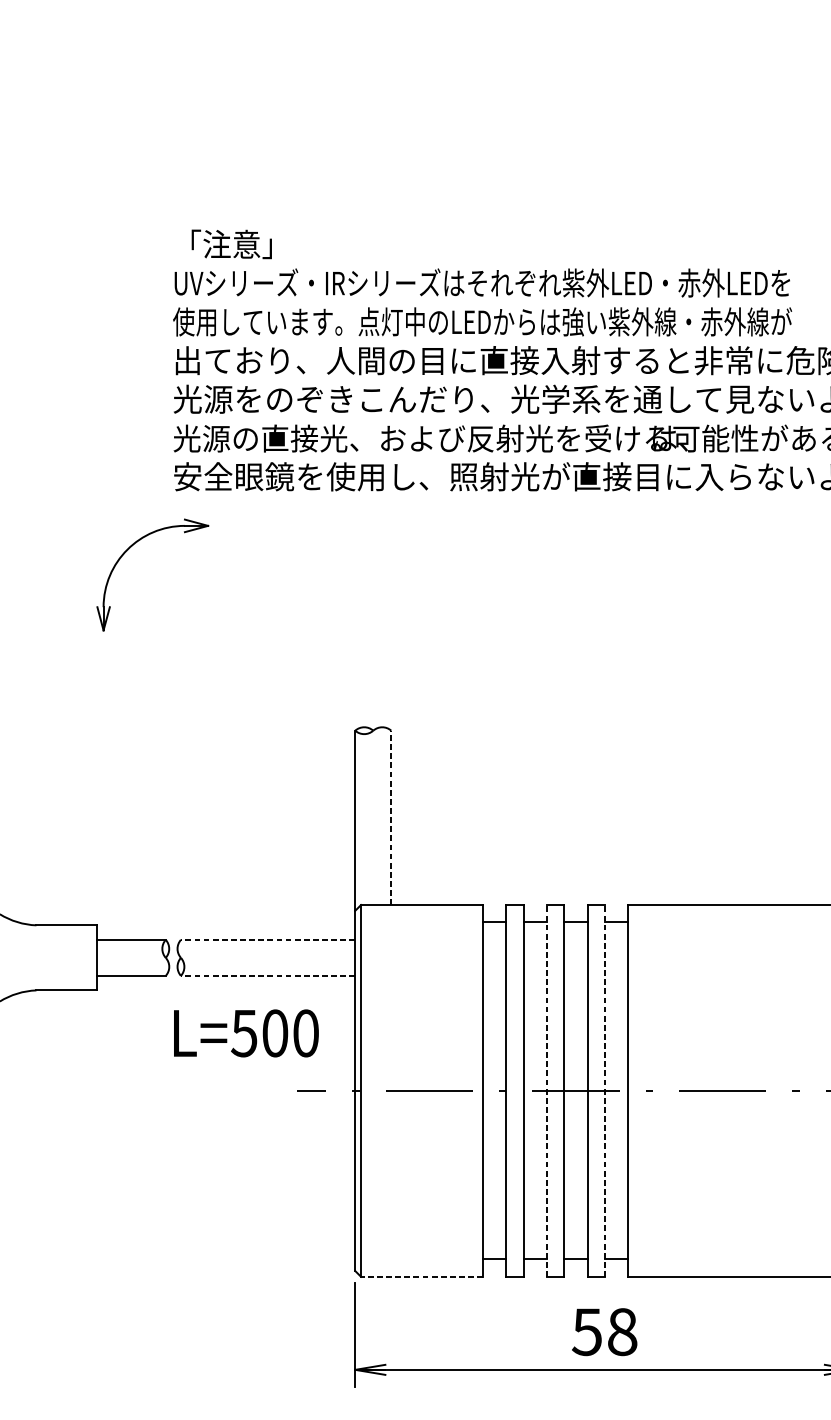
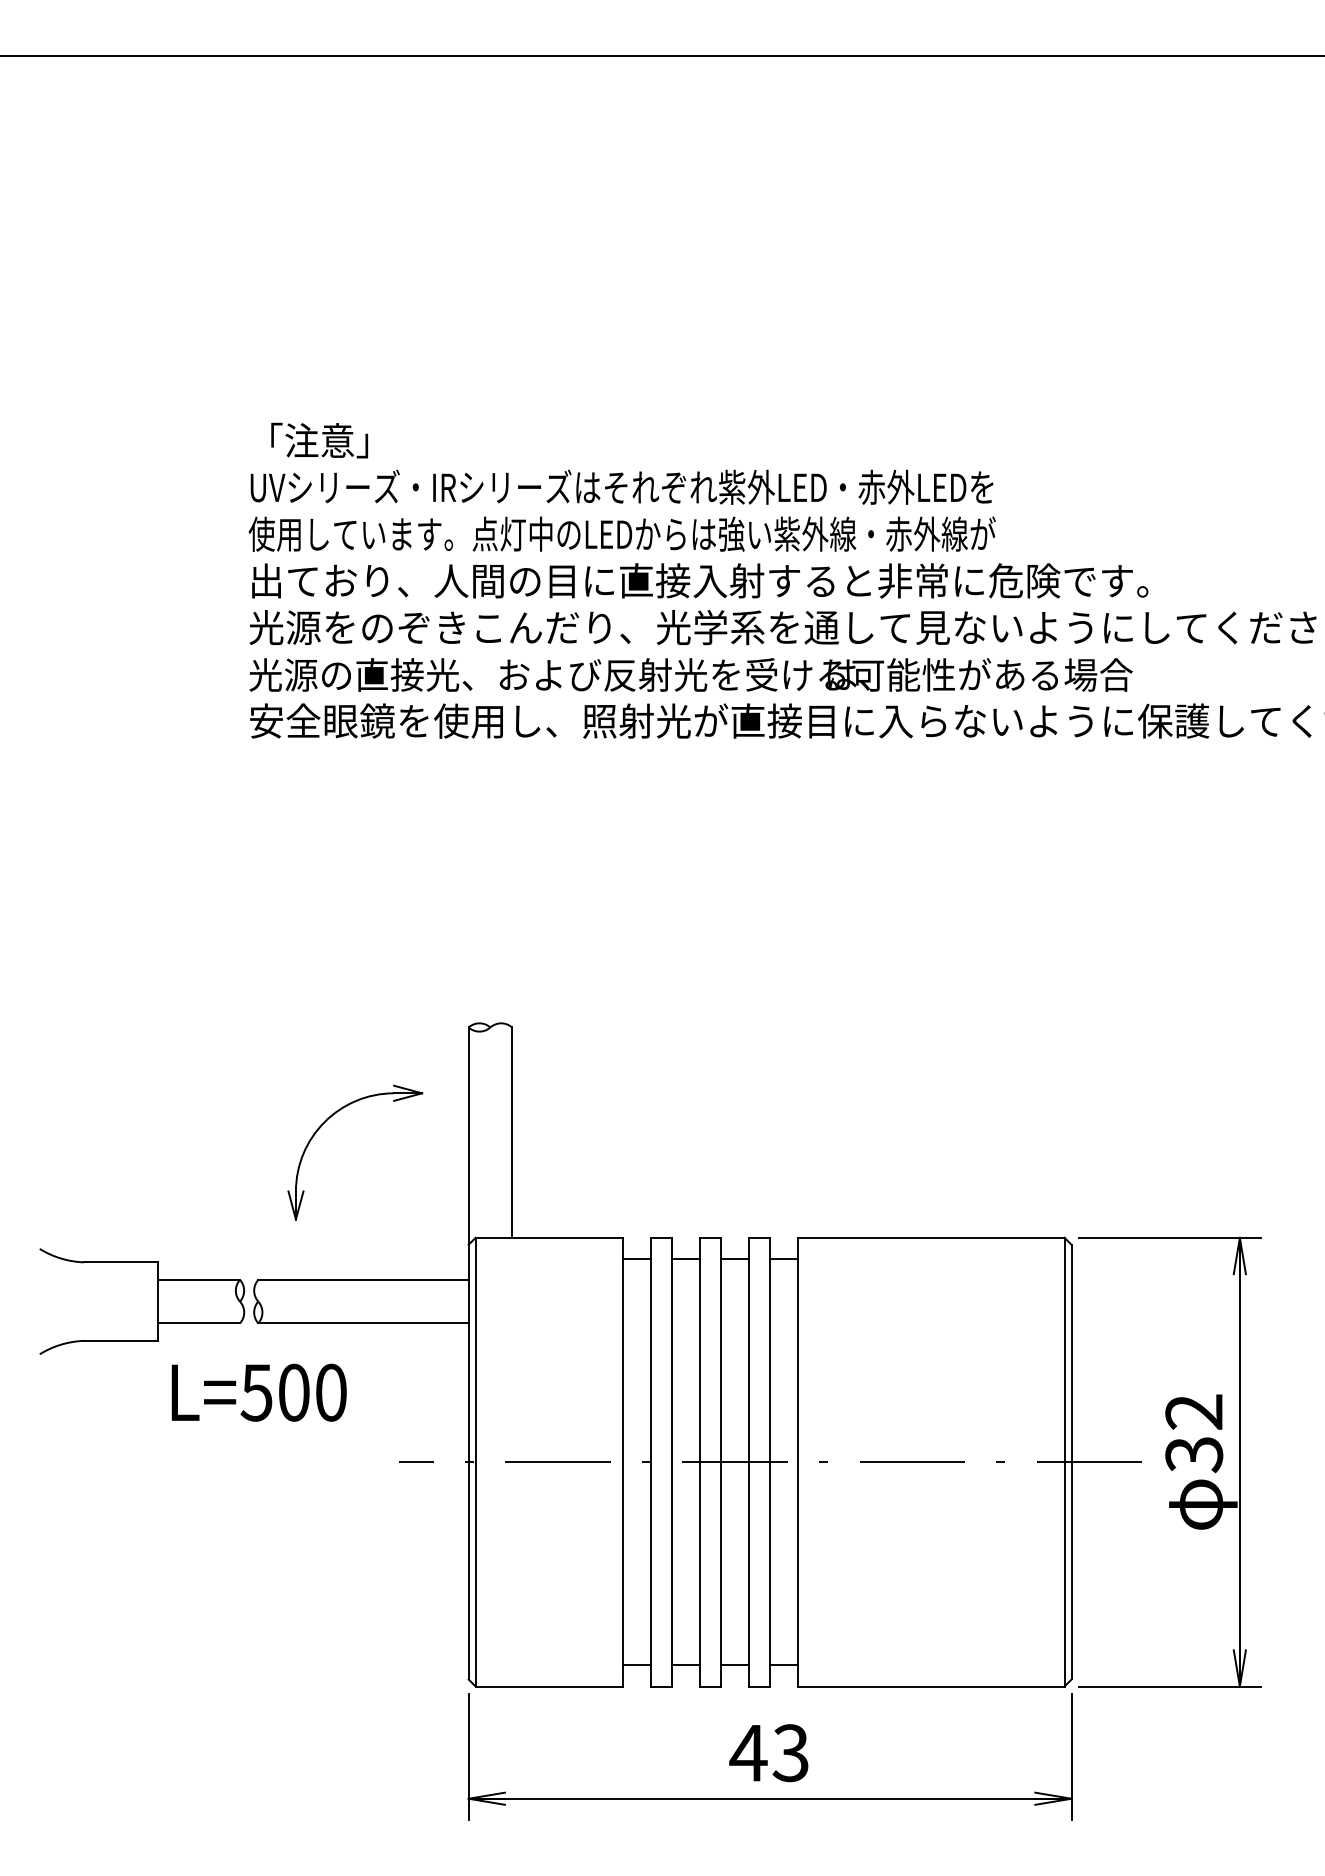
part: (132, 546) -> (330, 1118), moved
line: (391, 817) -> (512, 1132), dashed -> solid
line: (267, 939) -> (362, 1279), dashed -> solid
line: (267, 976) -> (362, 1323), dashed -> solid
text: (245, 1033) -> (258, 1392), moved
line: (547, 1090) -> (700, 1461), dashed -> solid
line: (605, 1090) -> (770, 1461), dashed -> solid
line: (422, 1276) -> (549, 1686), dashed -> solid
text: (603, 1332) -> (768, 1753), 58 -> 43

